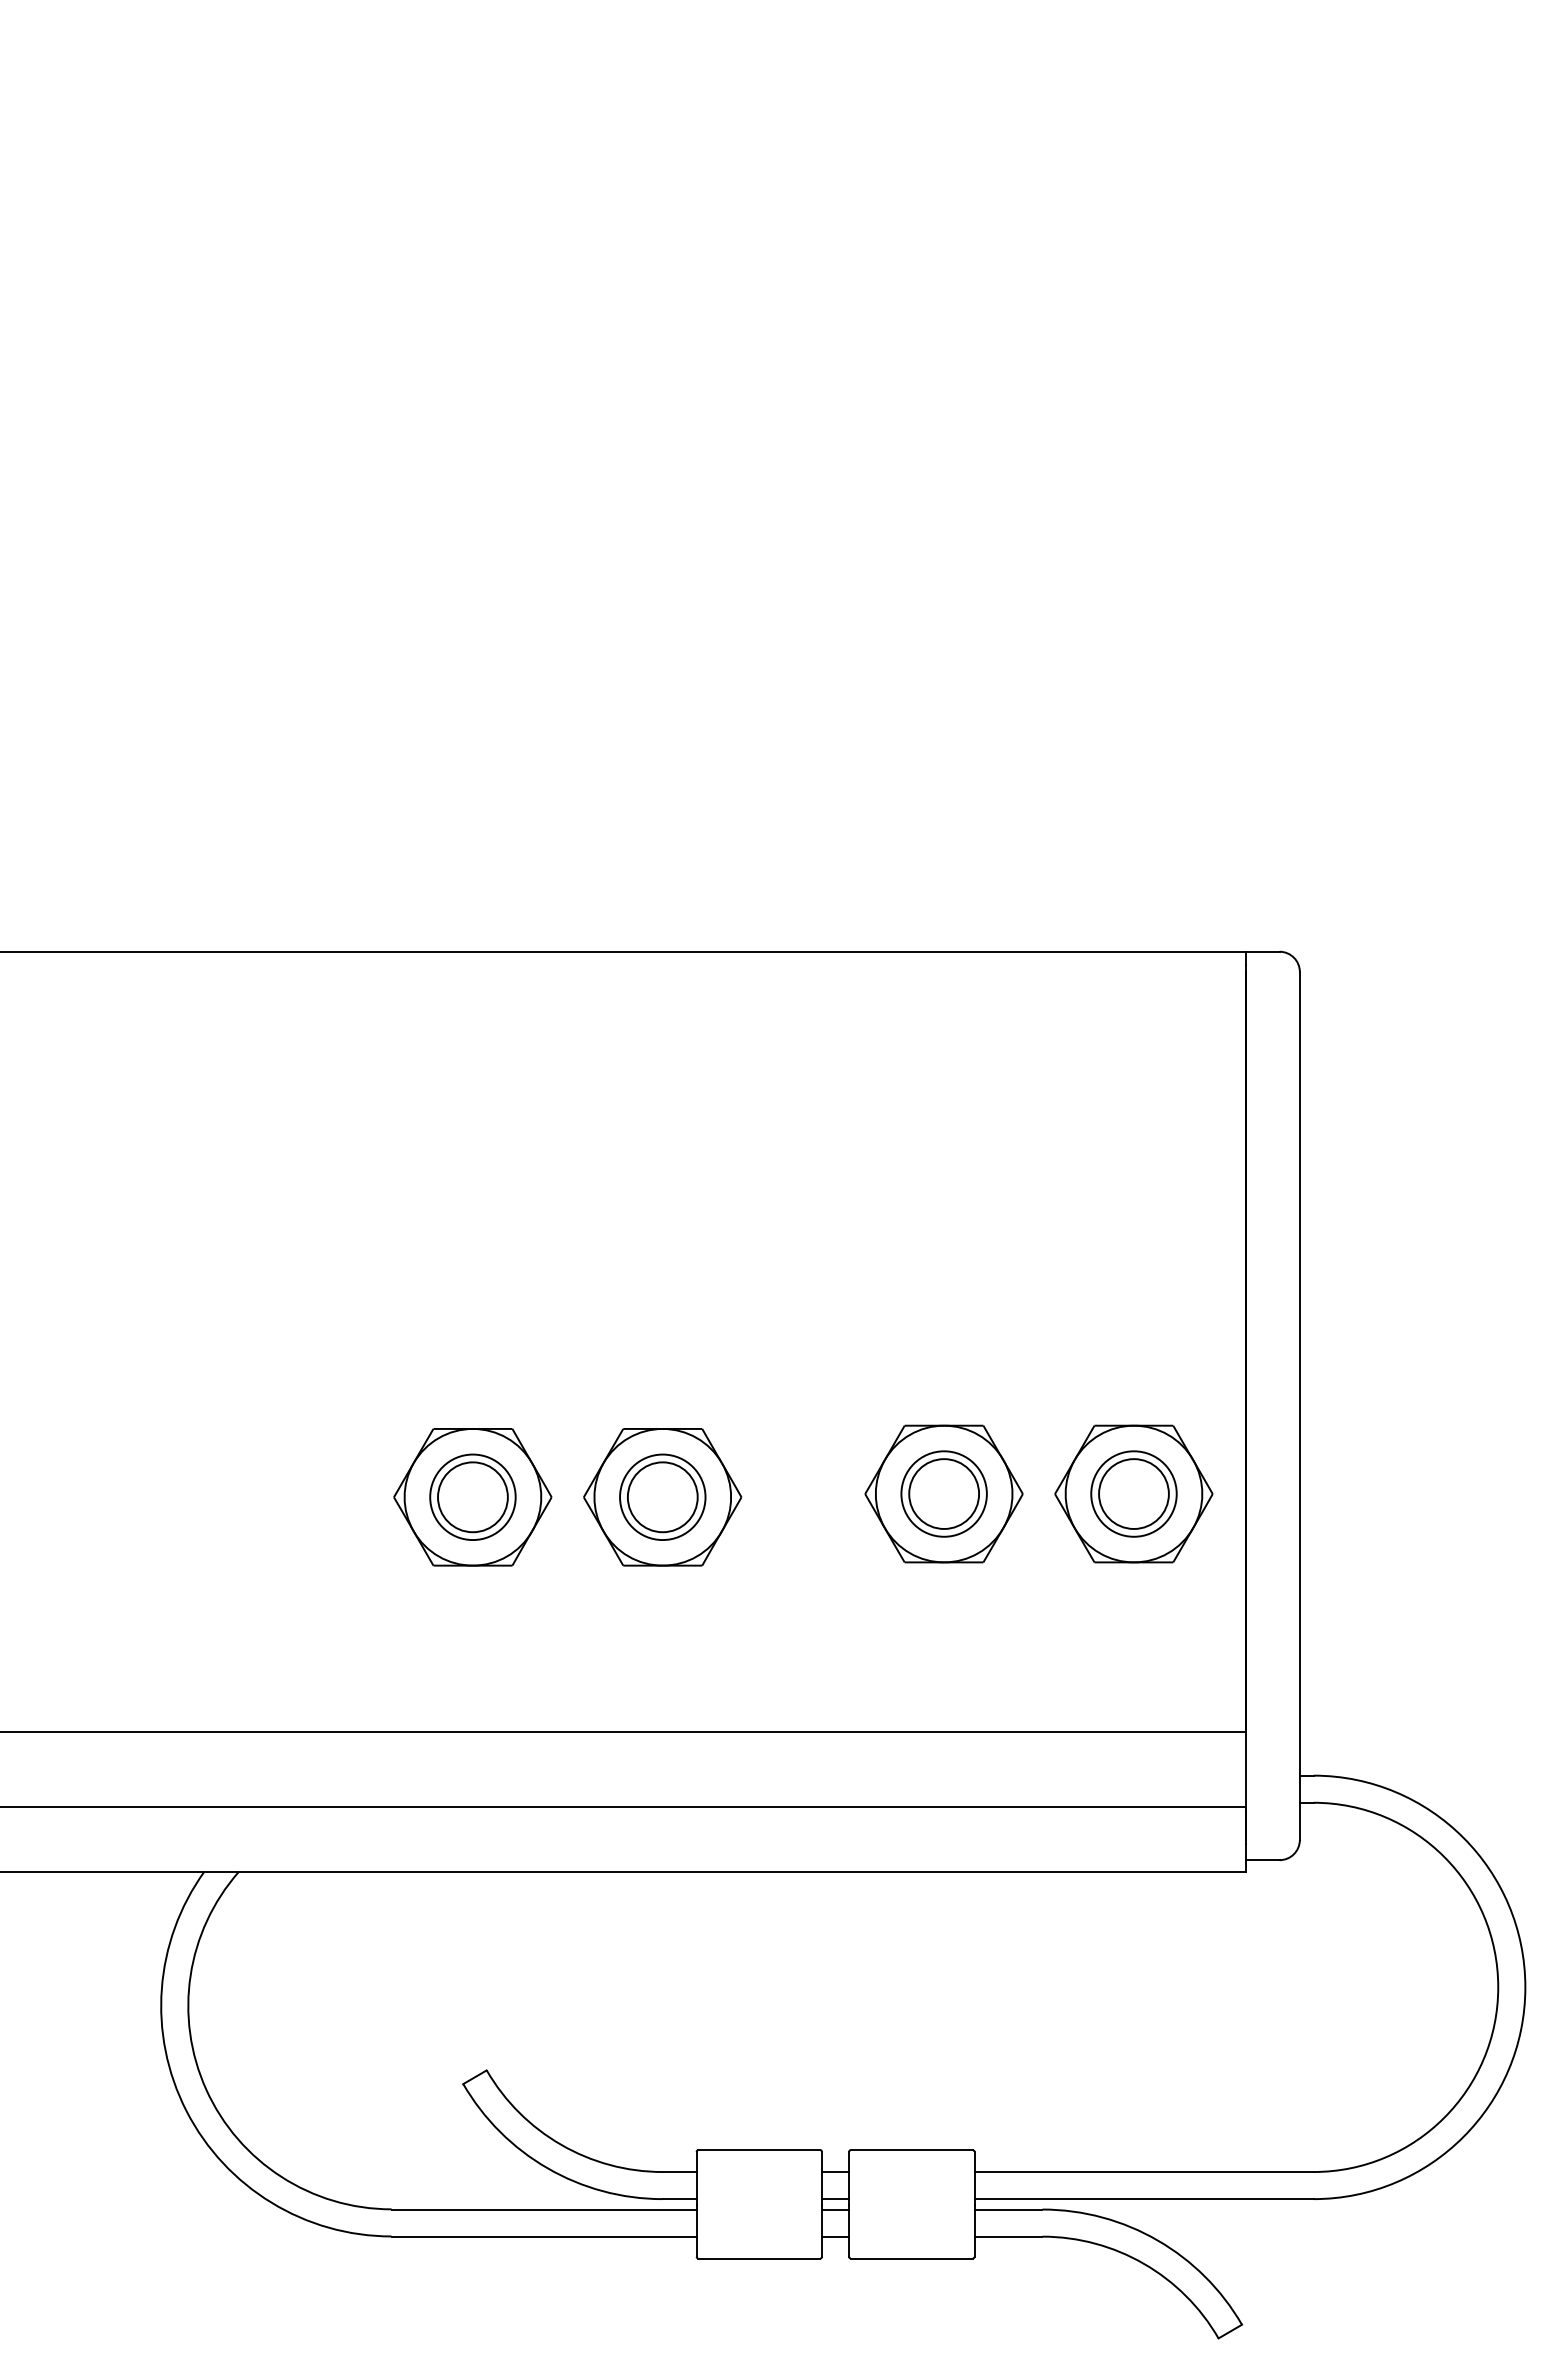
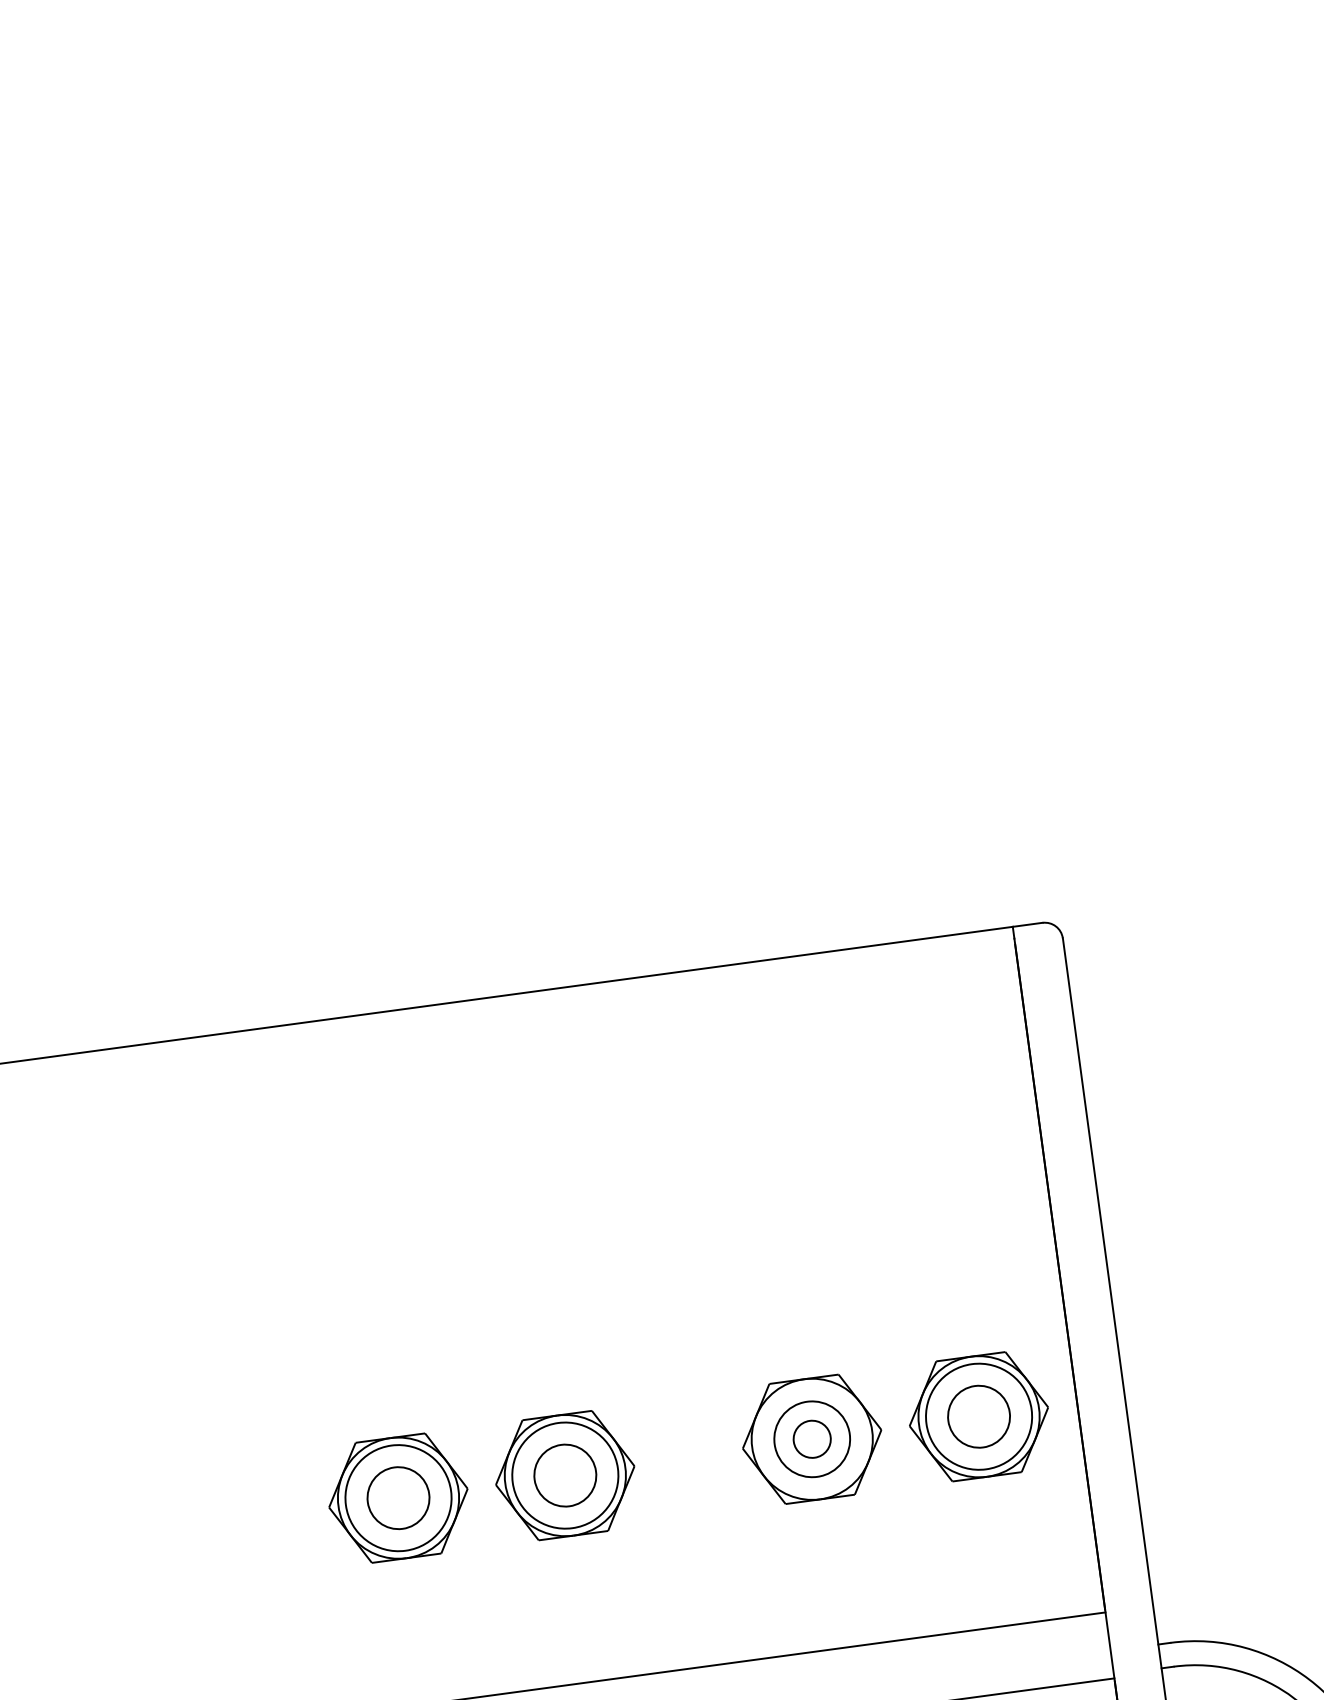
circle: (944, 1493) -> (812, 1438), size x0.6
circle: (1133, 1493) -> (978, 1416), size x1.4
circle: (472, 1497) -> (398, 1498), size x1.4
circle: (662, 1497) -> (565, 1475), size x1.4

